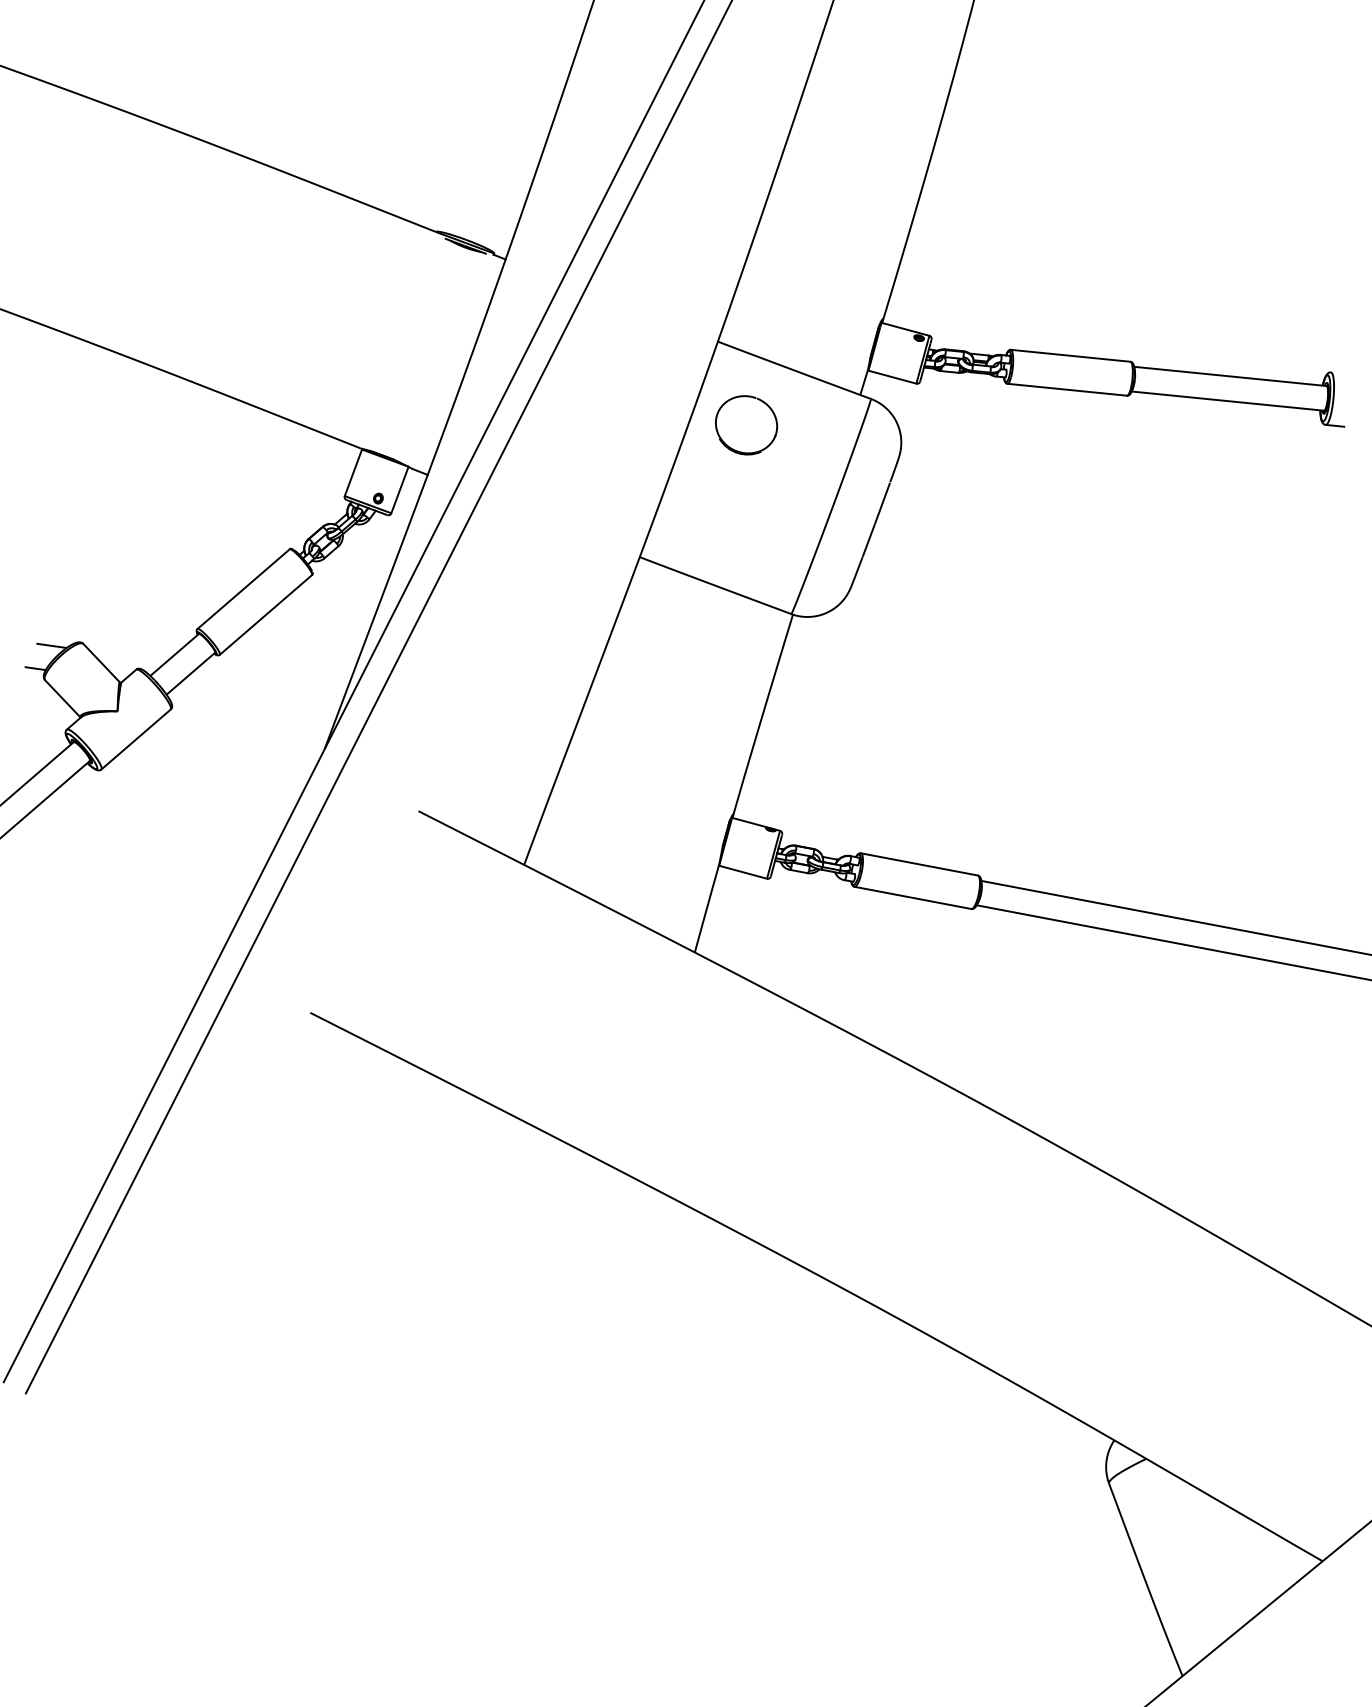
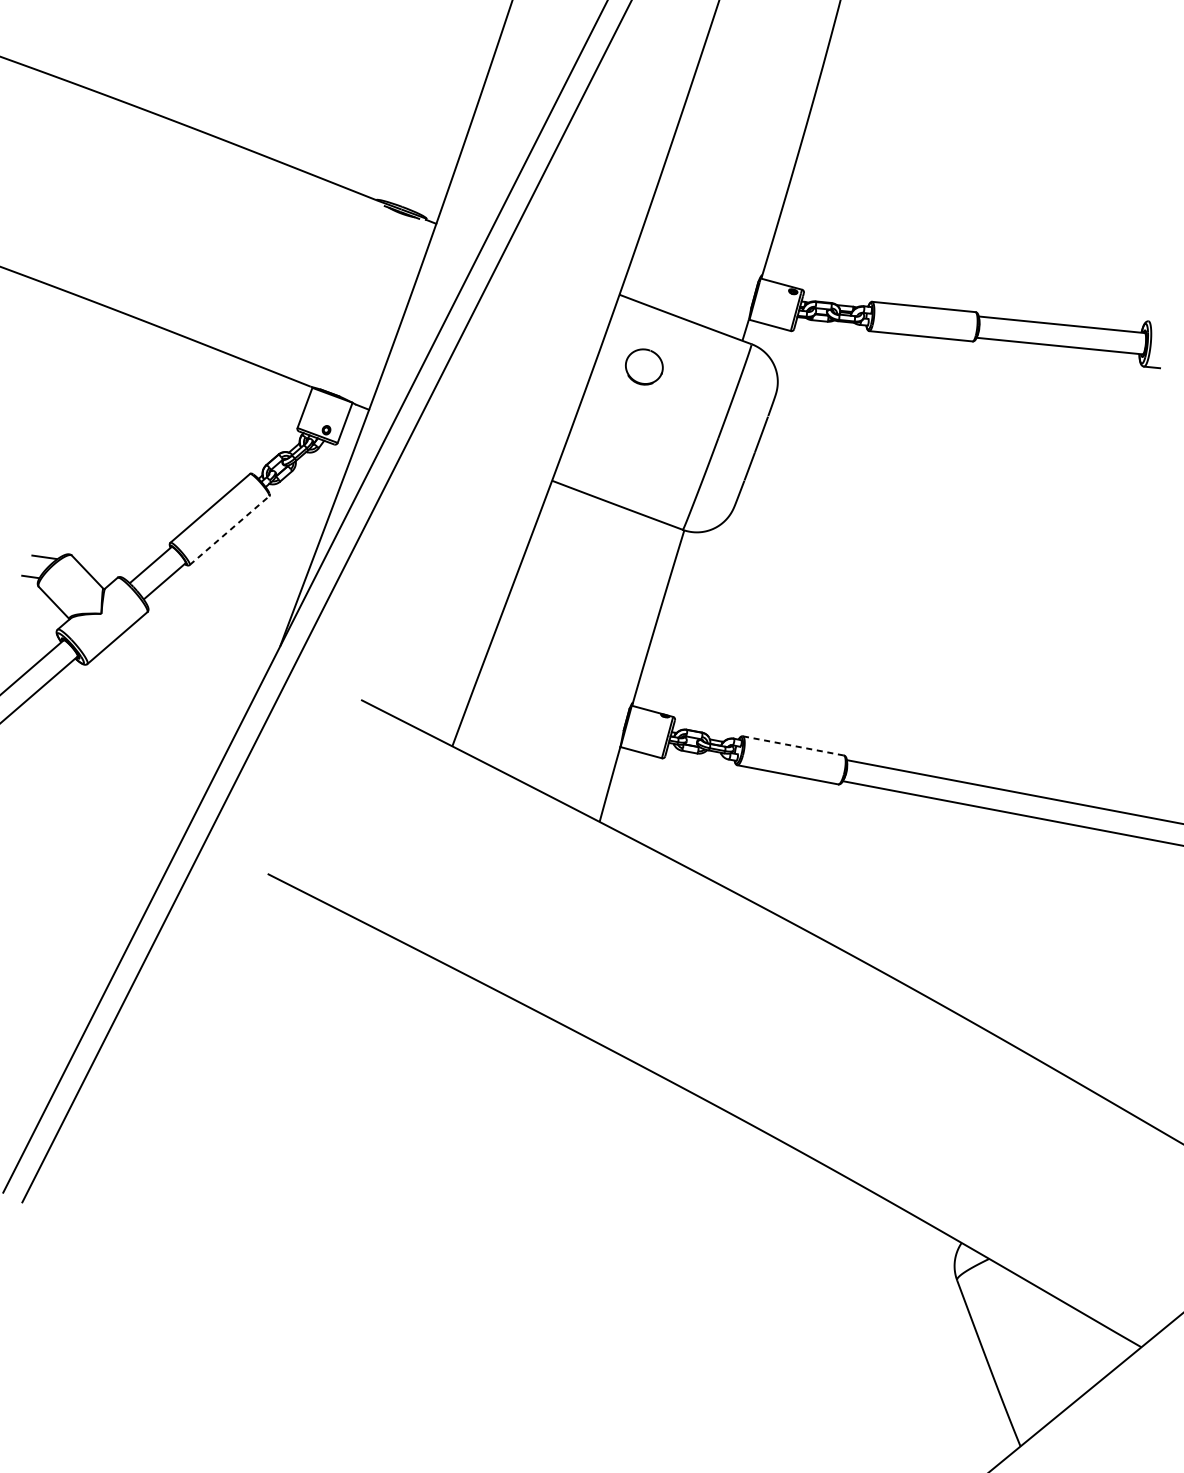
part: (746, 425) -> (644, 367), size x0.7
line: (266, 614) -> (229, 530), solid -> dashed
line: (919, 864) -> (793, 745), solid -> dashed

